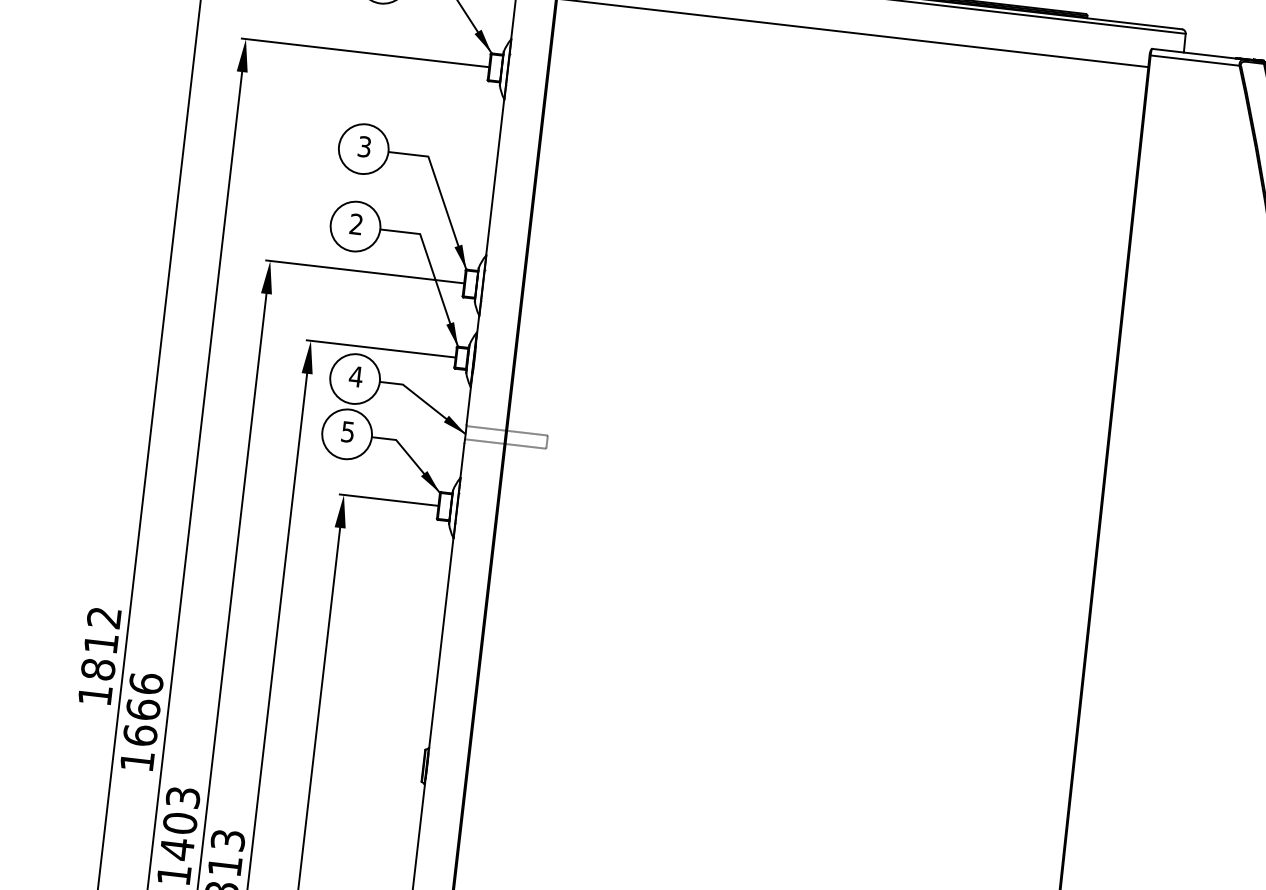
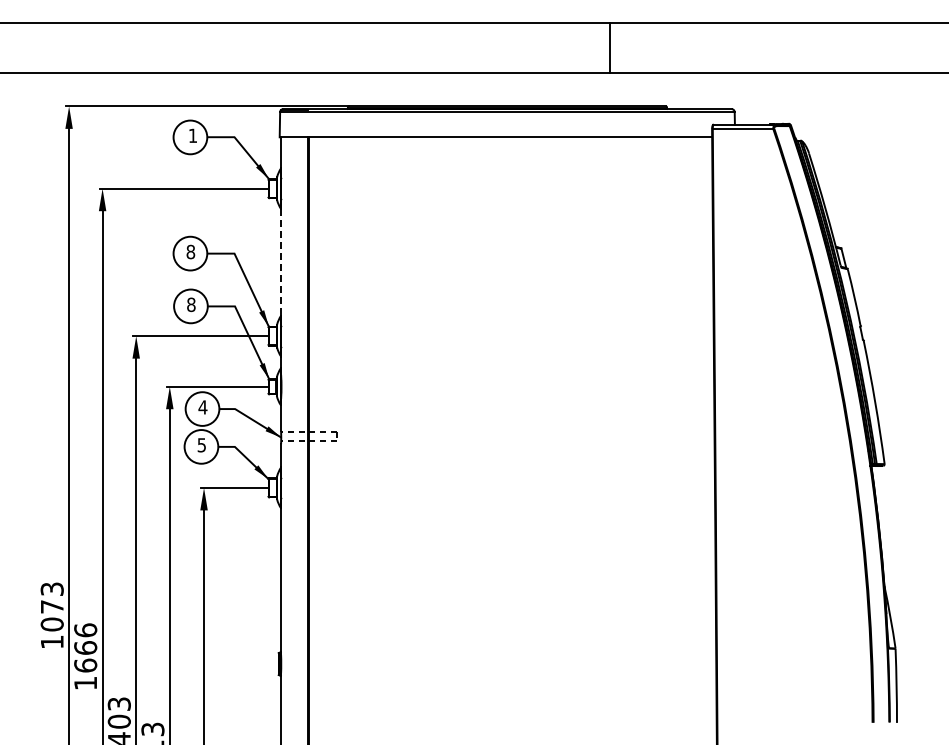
text: (364, 146) -> (190, 251), 3 -> 8
line: (495, 177) -> (281, 262), solid -> dashed
text: (356, 223) -> (191, 304), 2 -> 8
text: (101, 643) -> (52, 606), 1812 -> 1073

